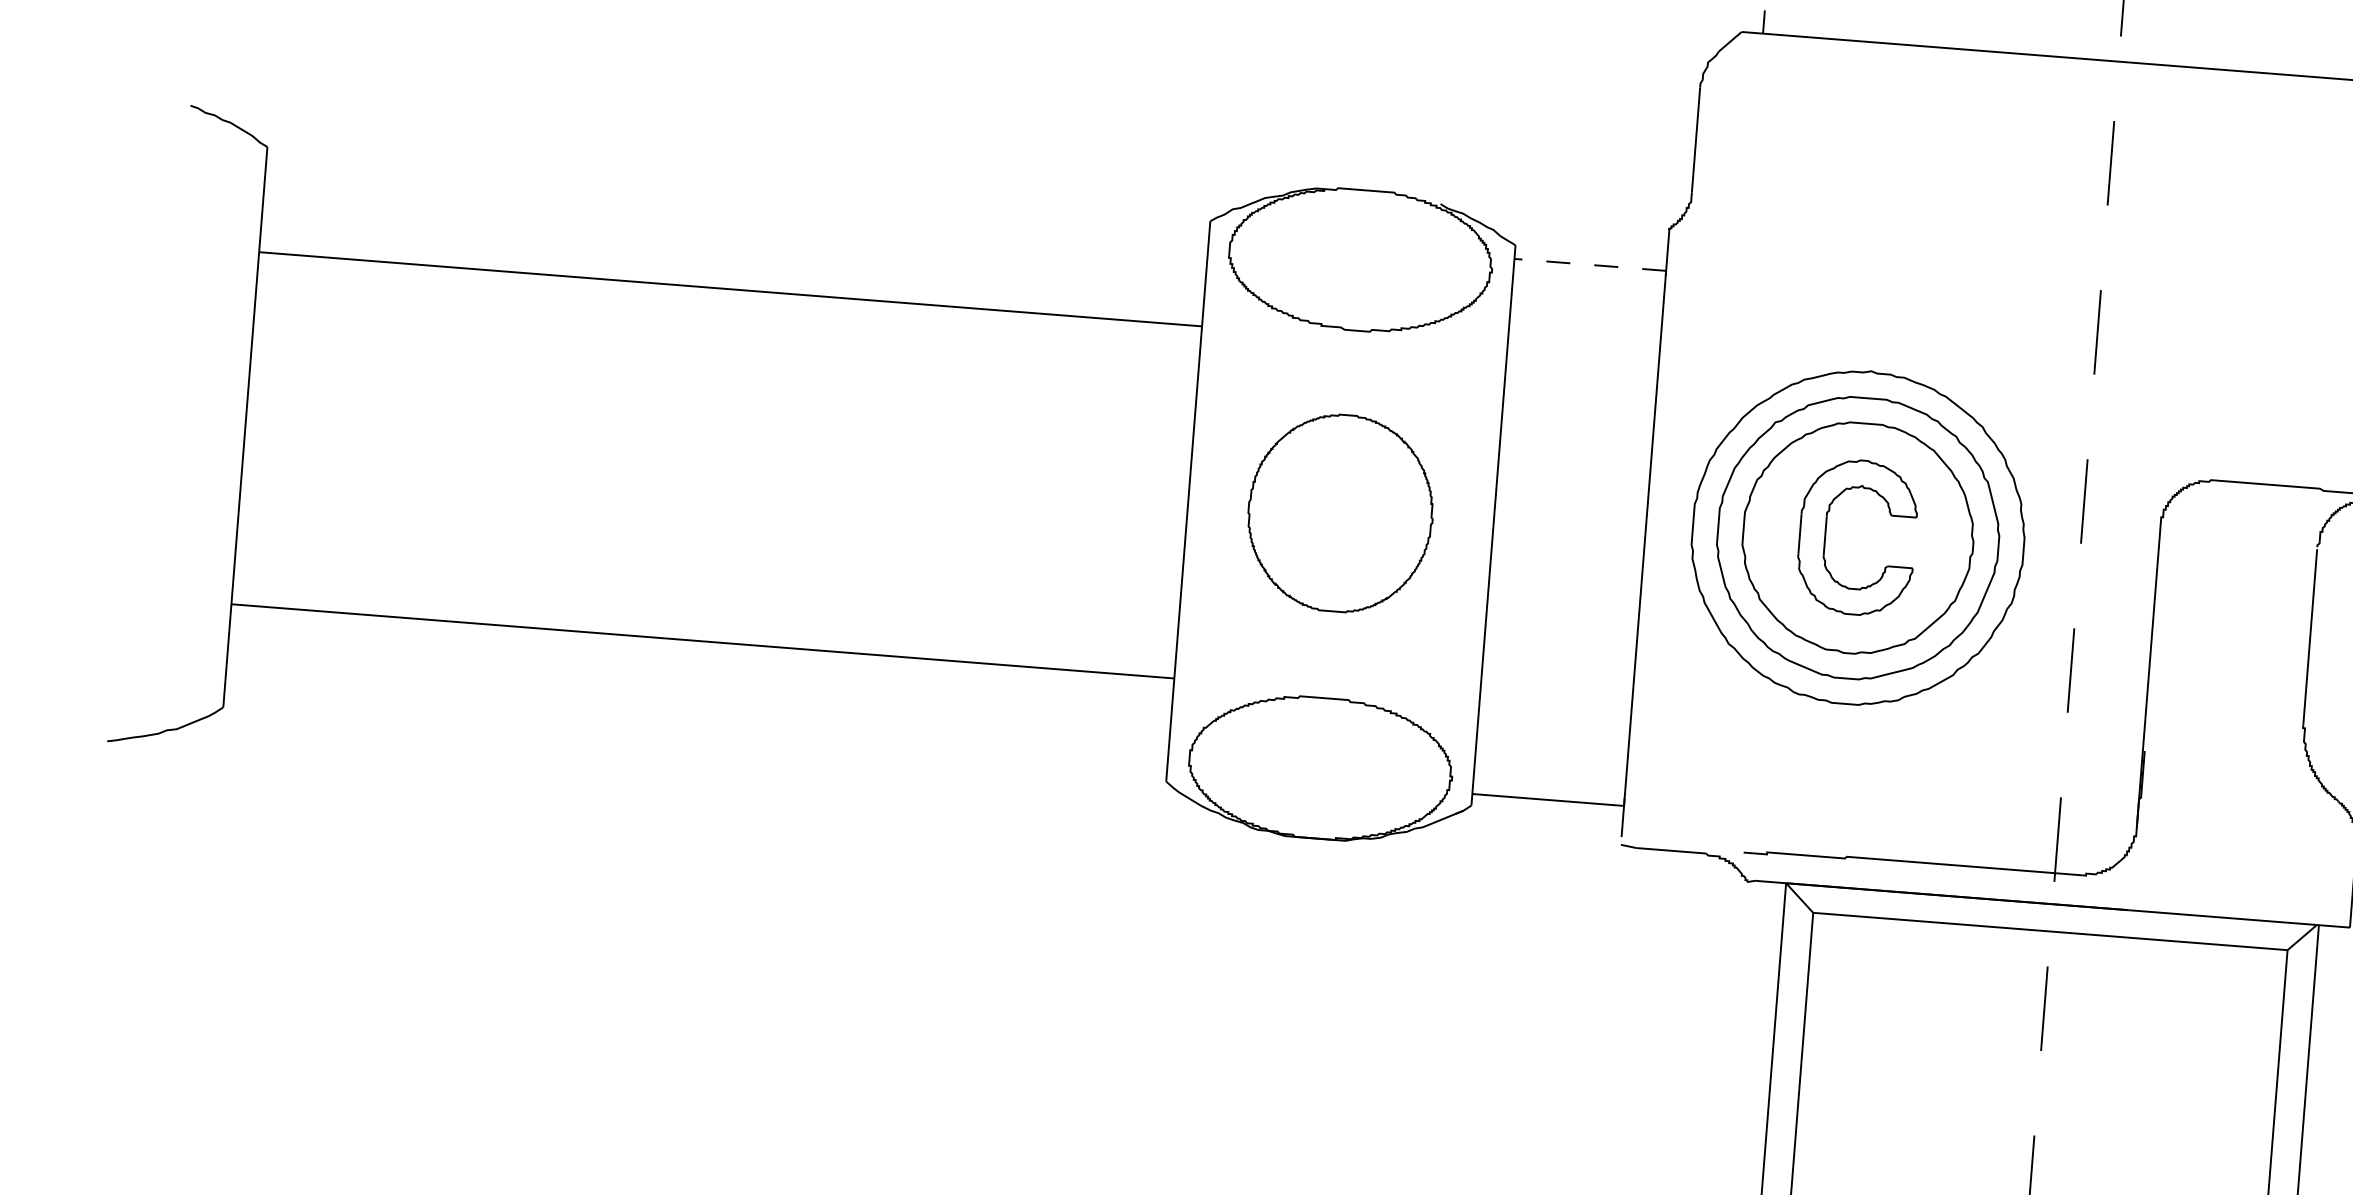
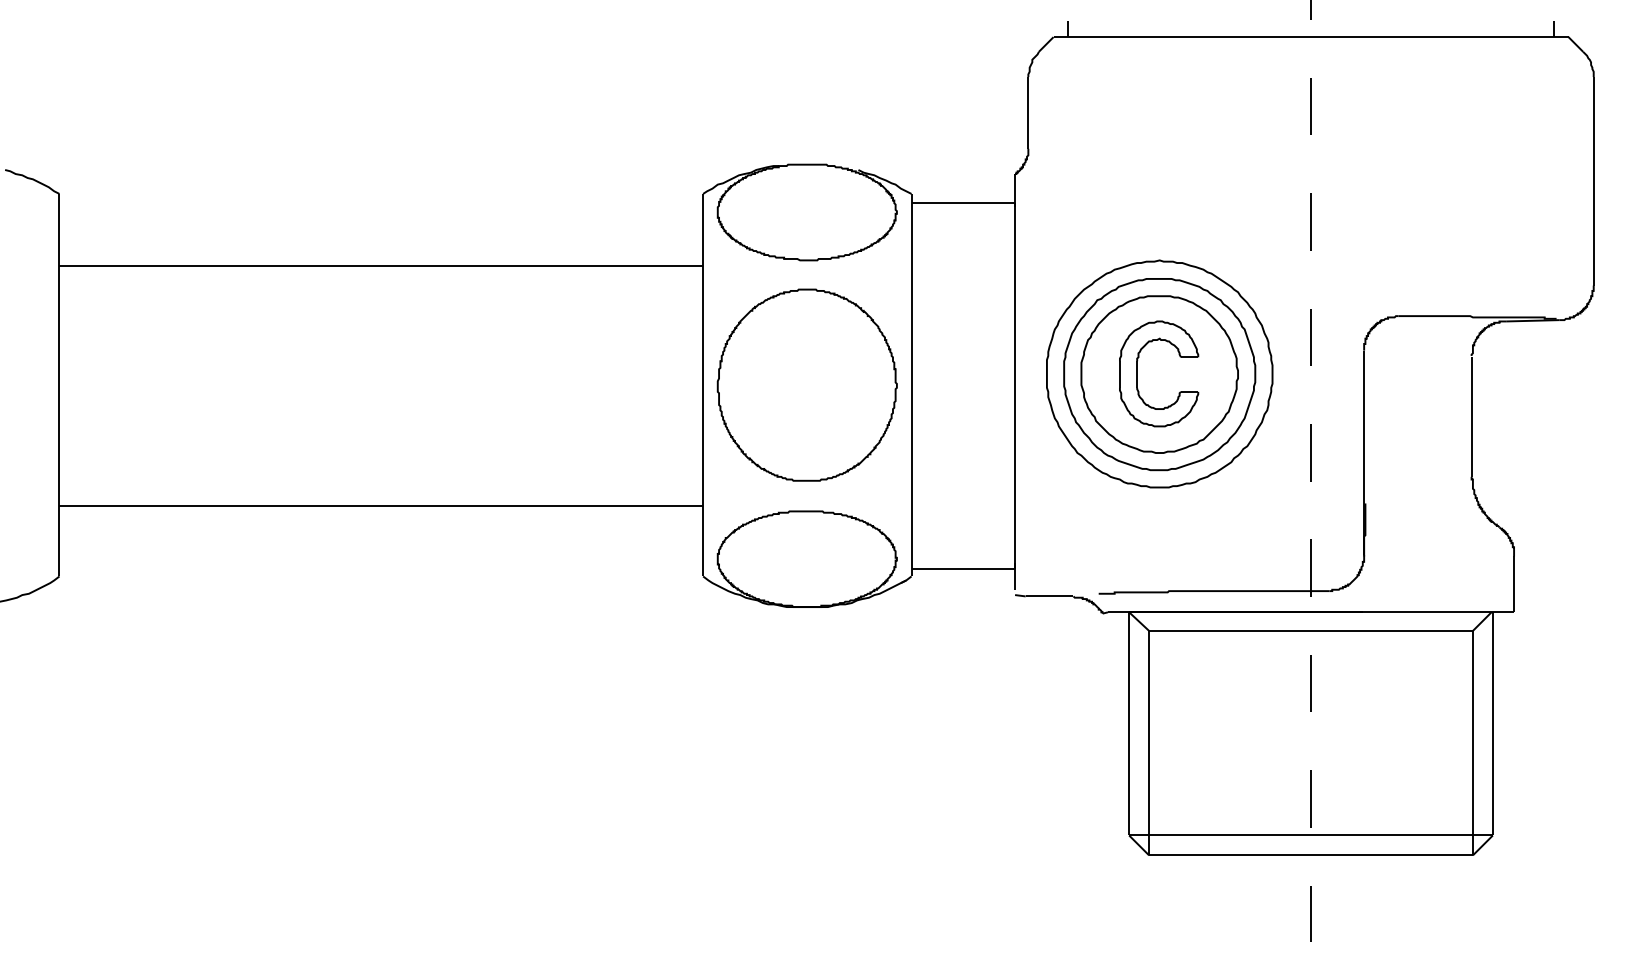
line: (1590, 265) -> (963, 203), dashed -> solid
part: (1339, 512) -> (806, 384), size x1.43

